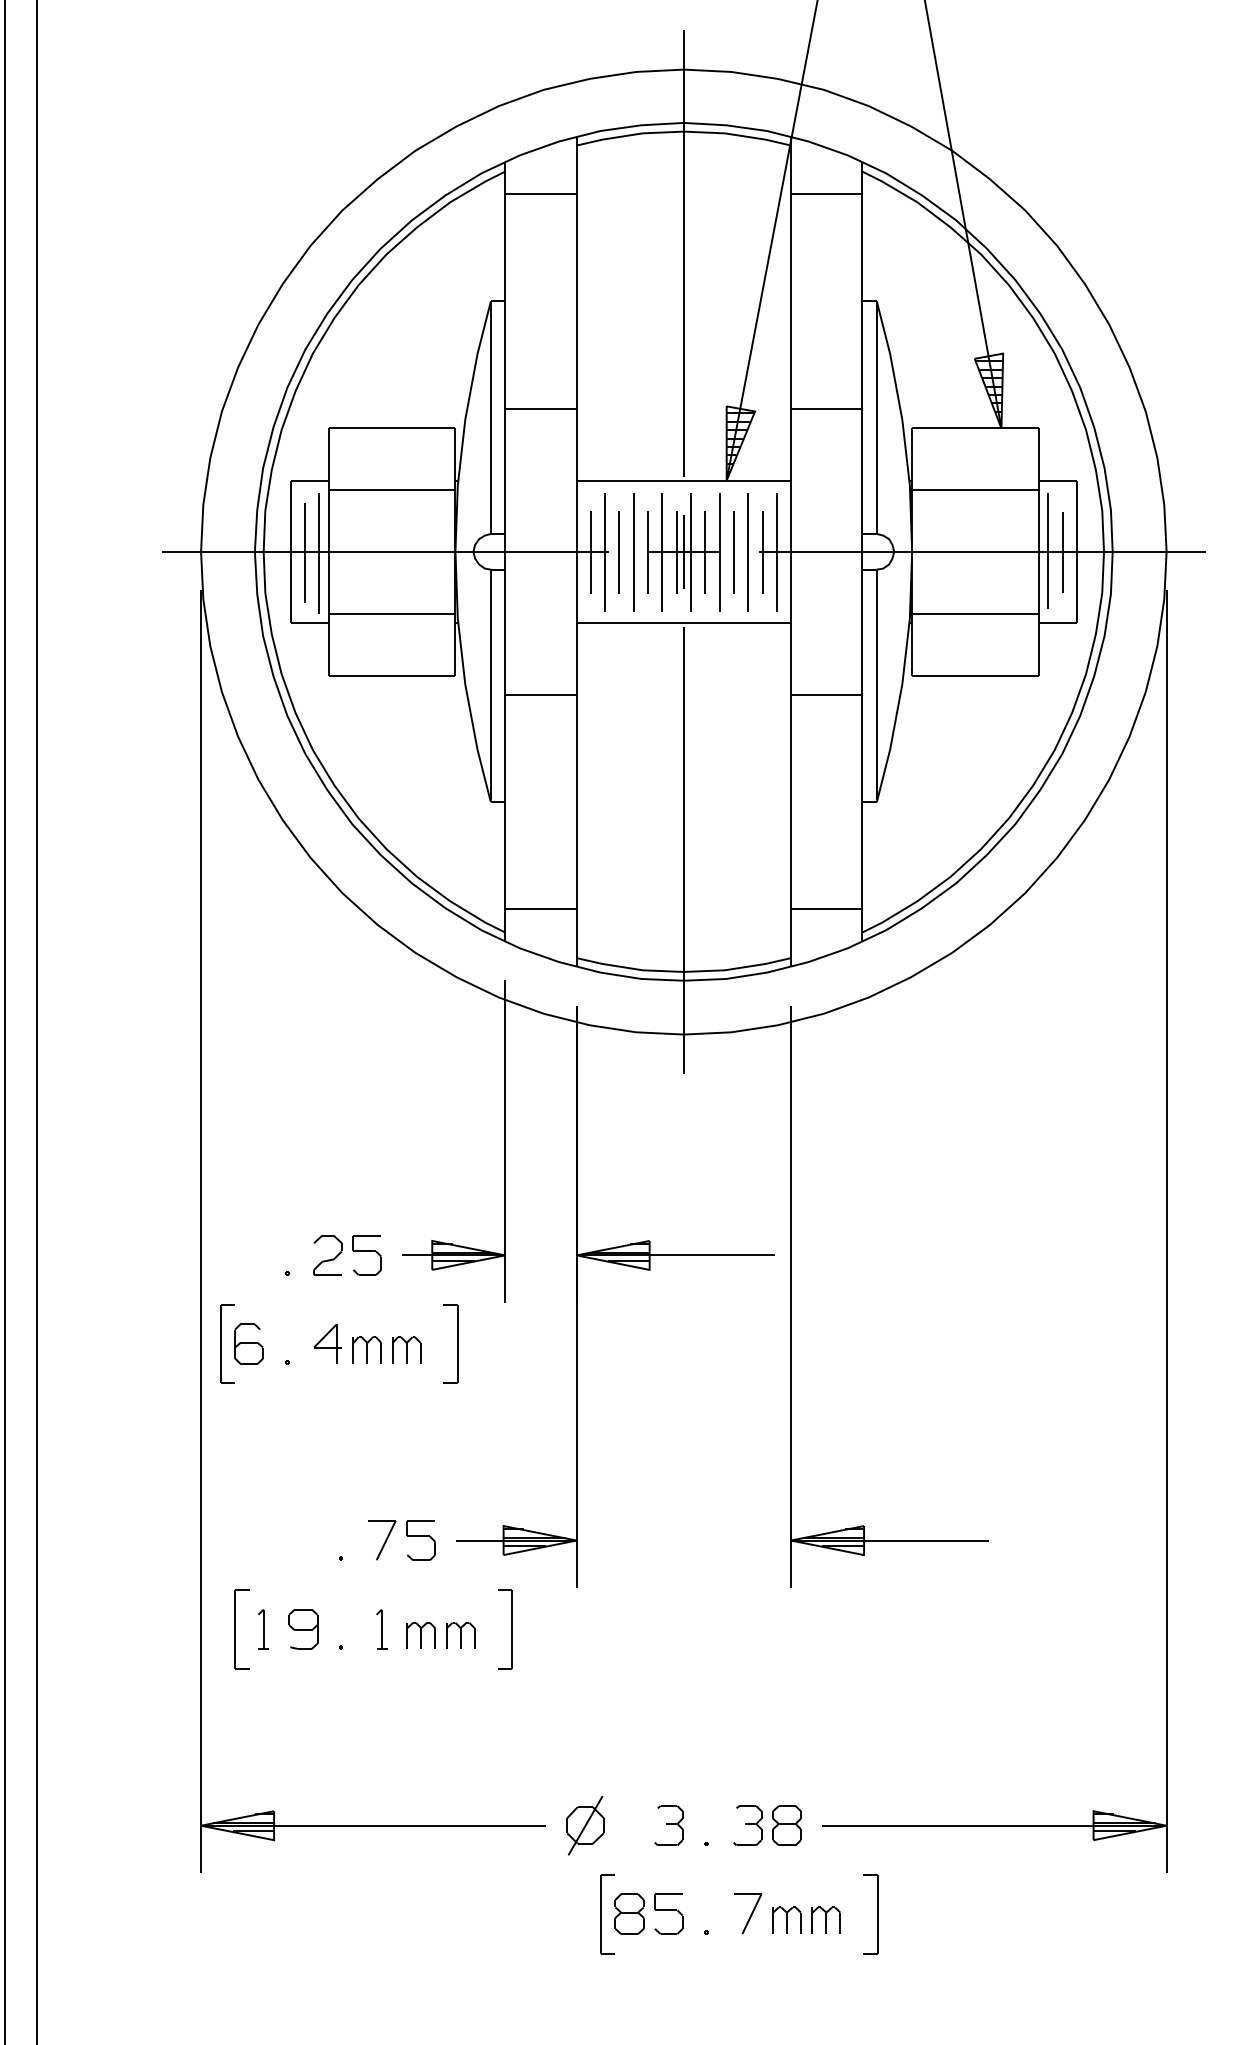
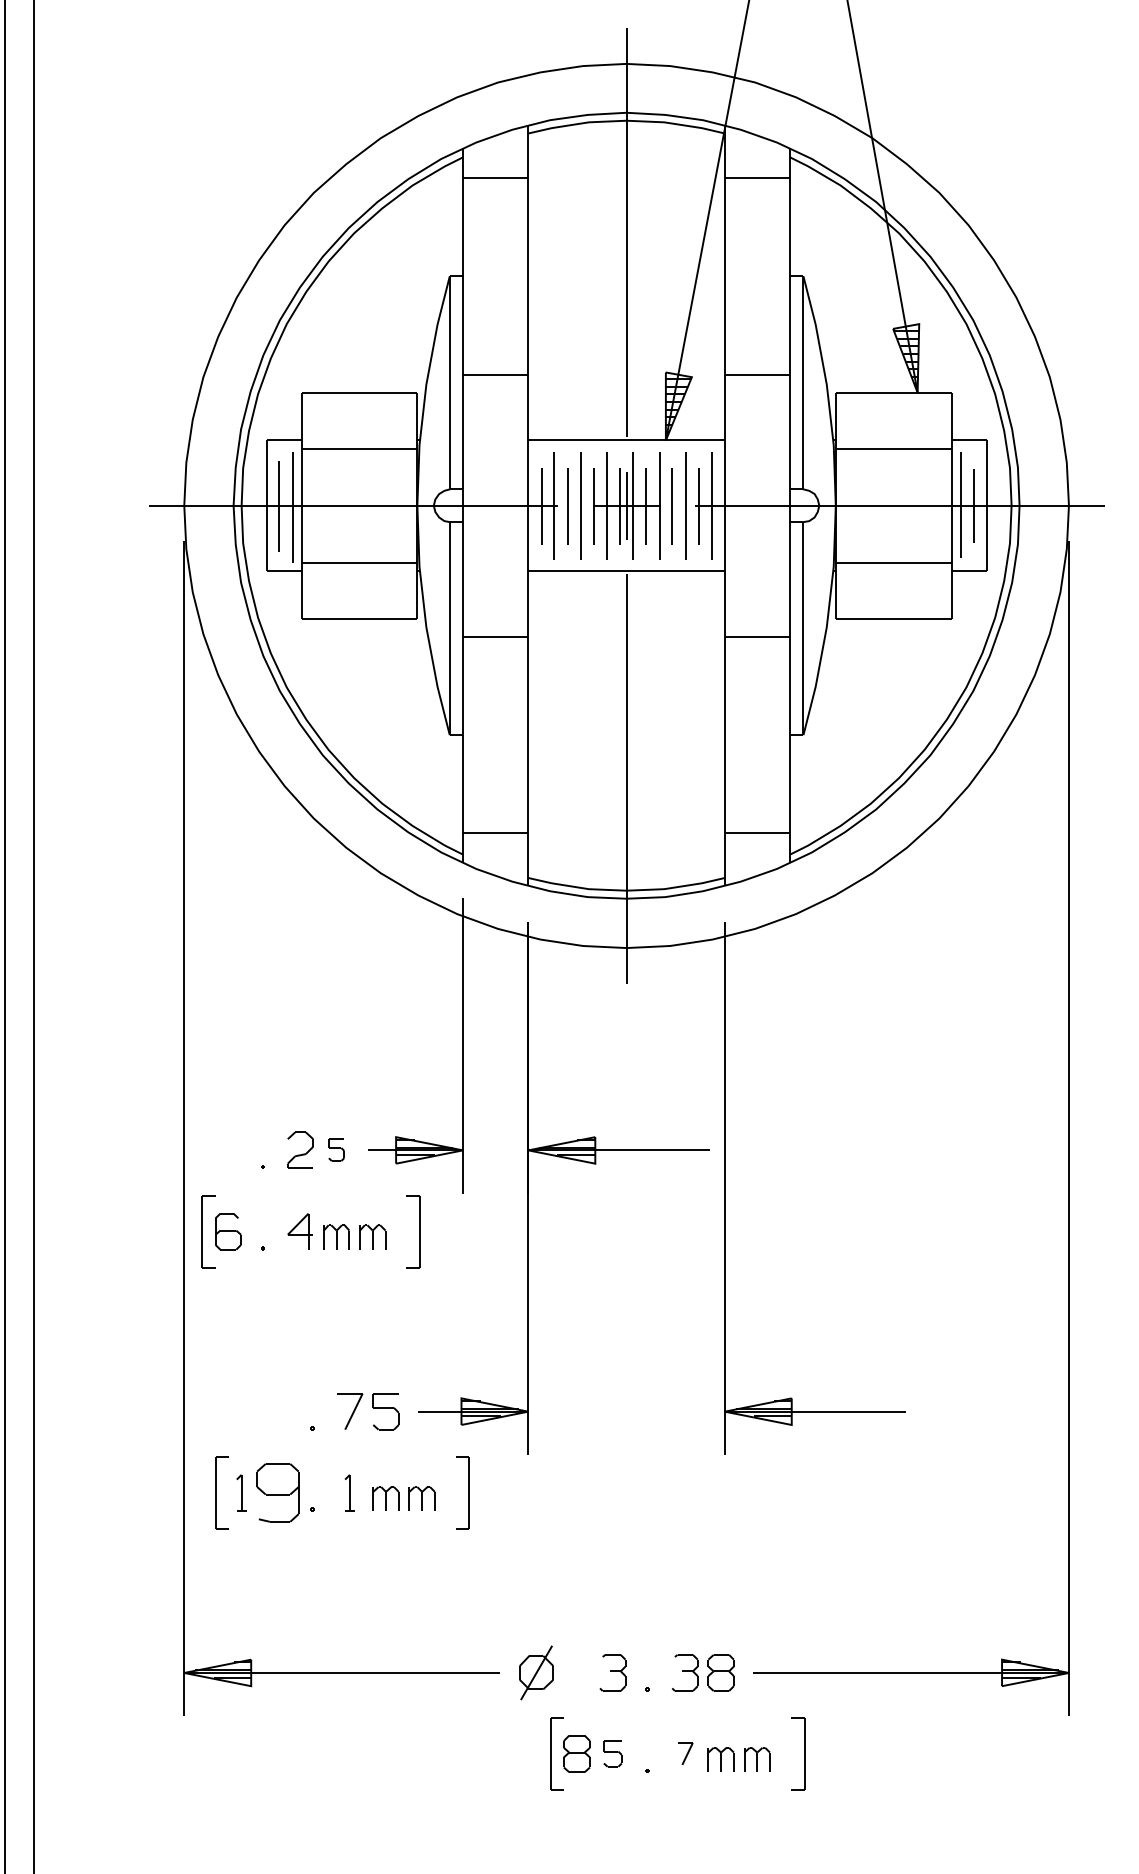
part: (367, 1254) -> (336, 1149), size x0.6
part: (302, 1628) -> (277, 1492), size x1.6
part: (668, 1913) -> (612, 1753), size x0.7
part: (748, 1913) -> (685, 1753), size x0.6

